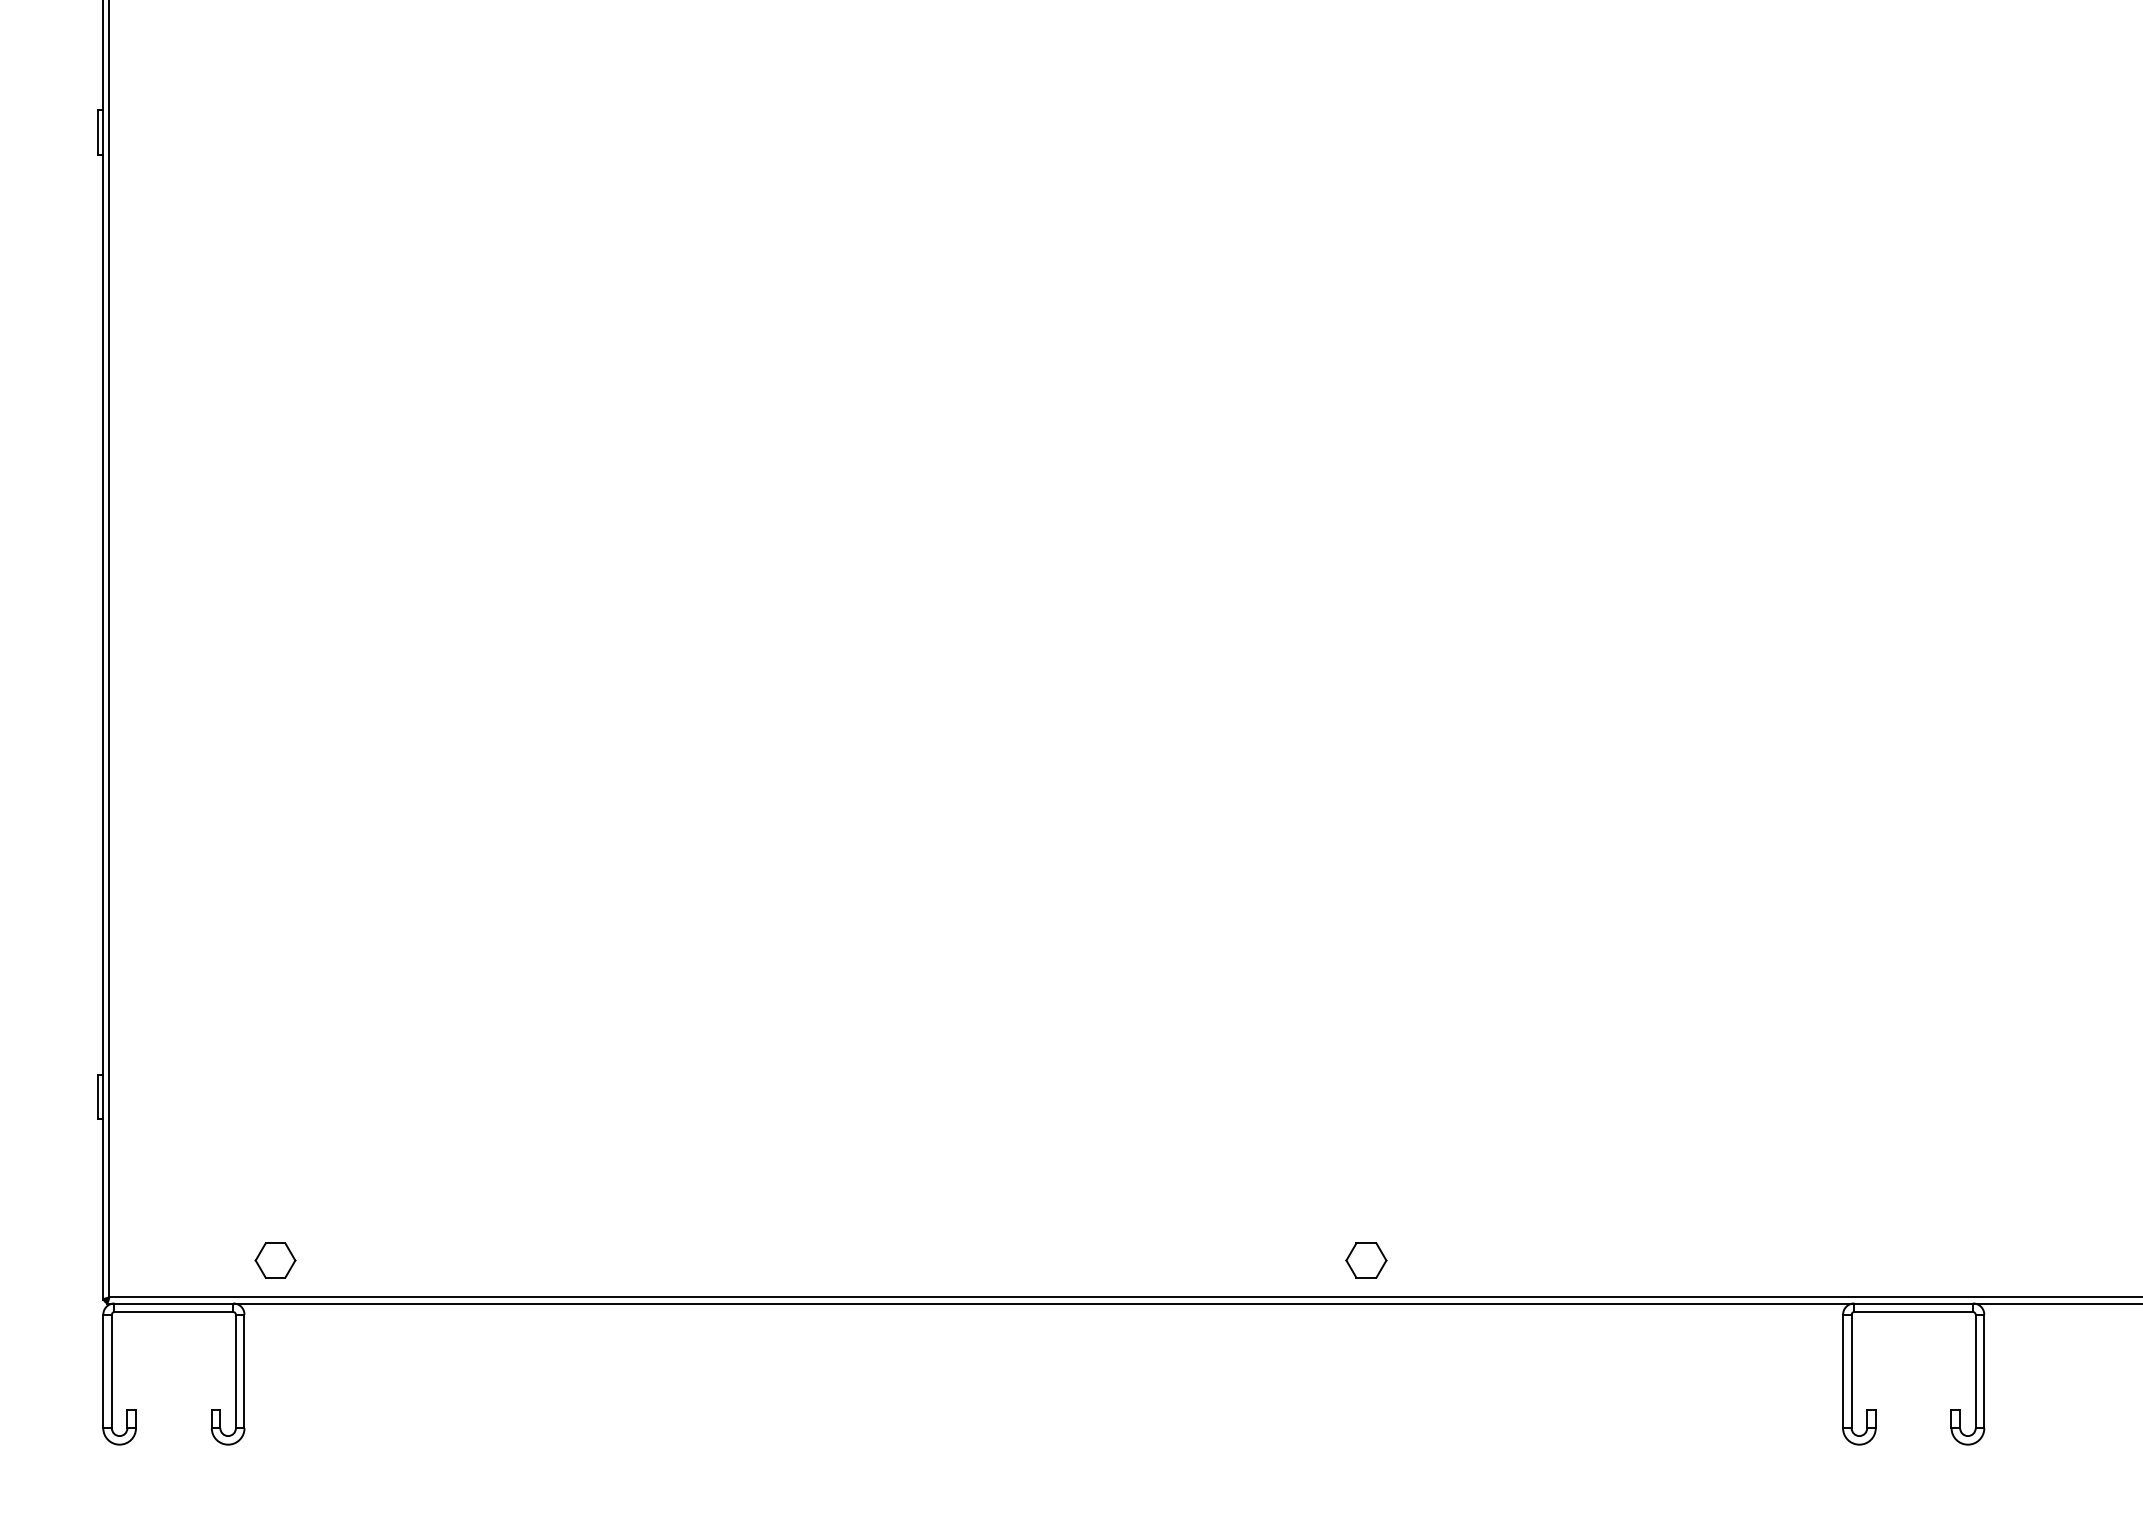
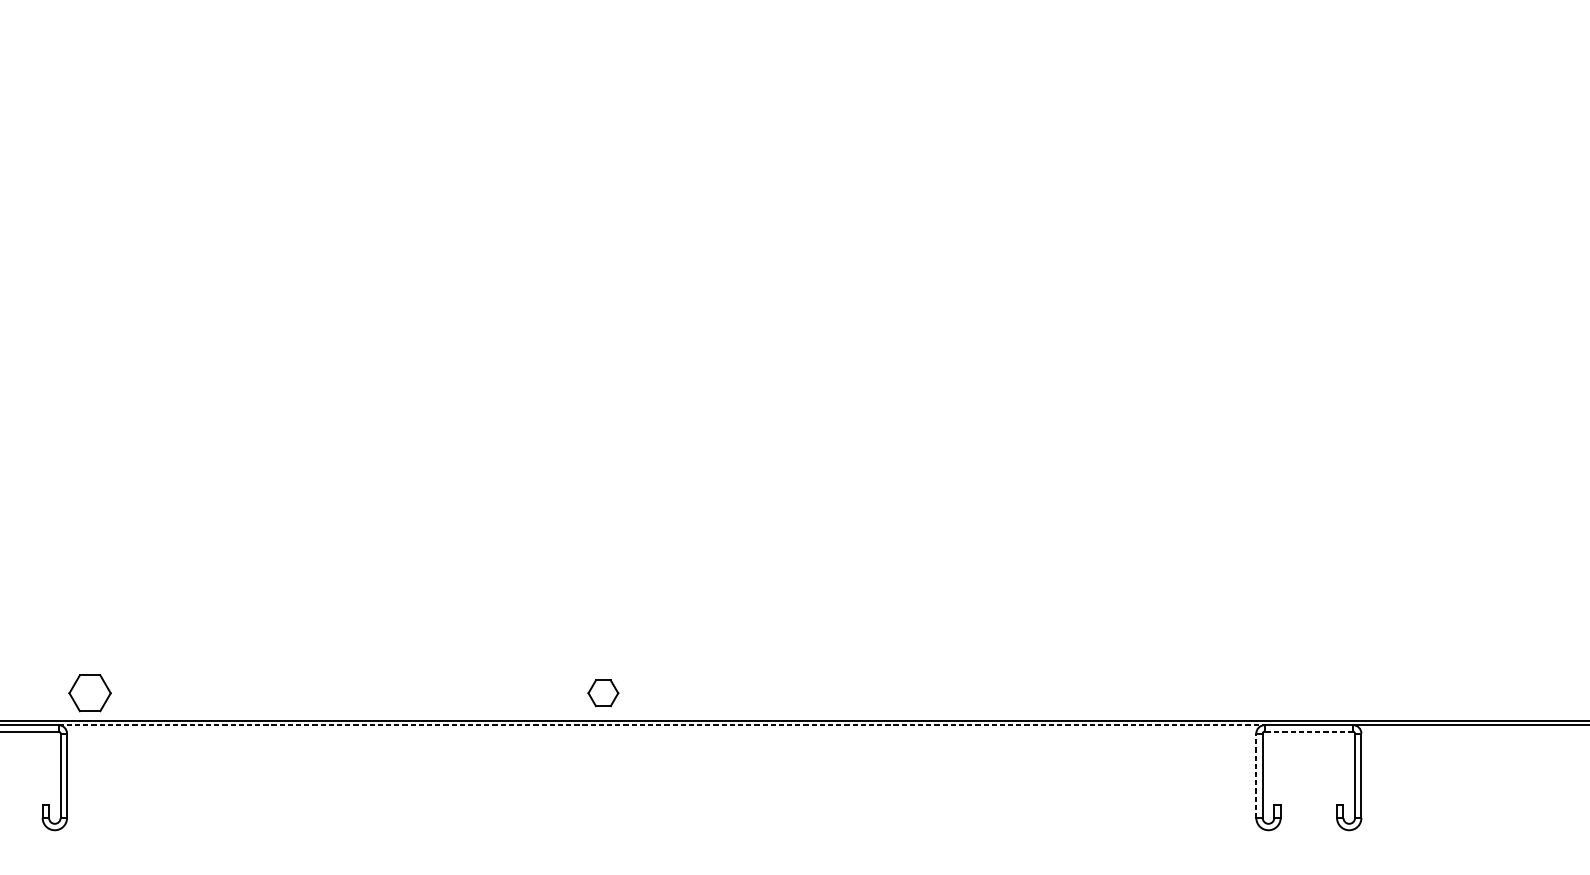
part: (275, 1260) -> (90, 693), size x1.4
part: (1366, 1260) -> (603, 693), moved
line: (1044, 1303) -> (662, 725), solid -> dashed
line: (1913, 1312) -> (1308, 731), solid -> dashed
line: (1842, 1371) -> (1255, 775), solid -> dashed

